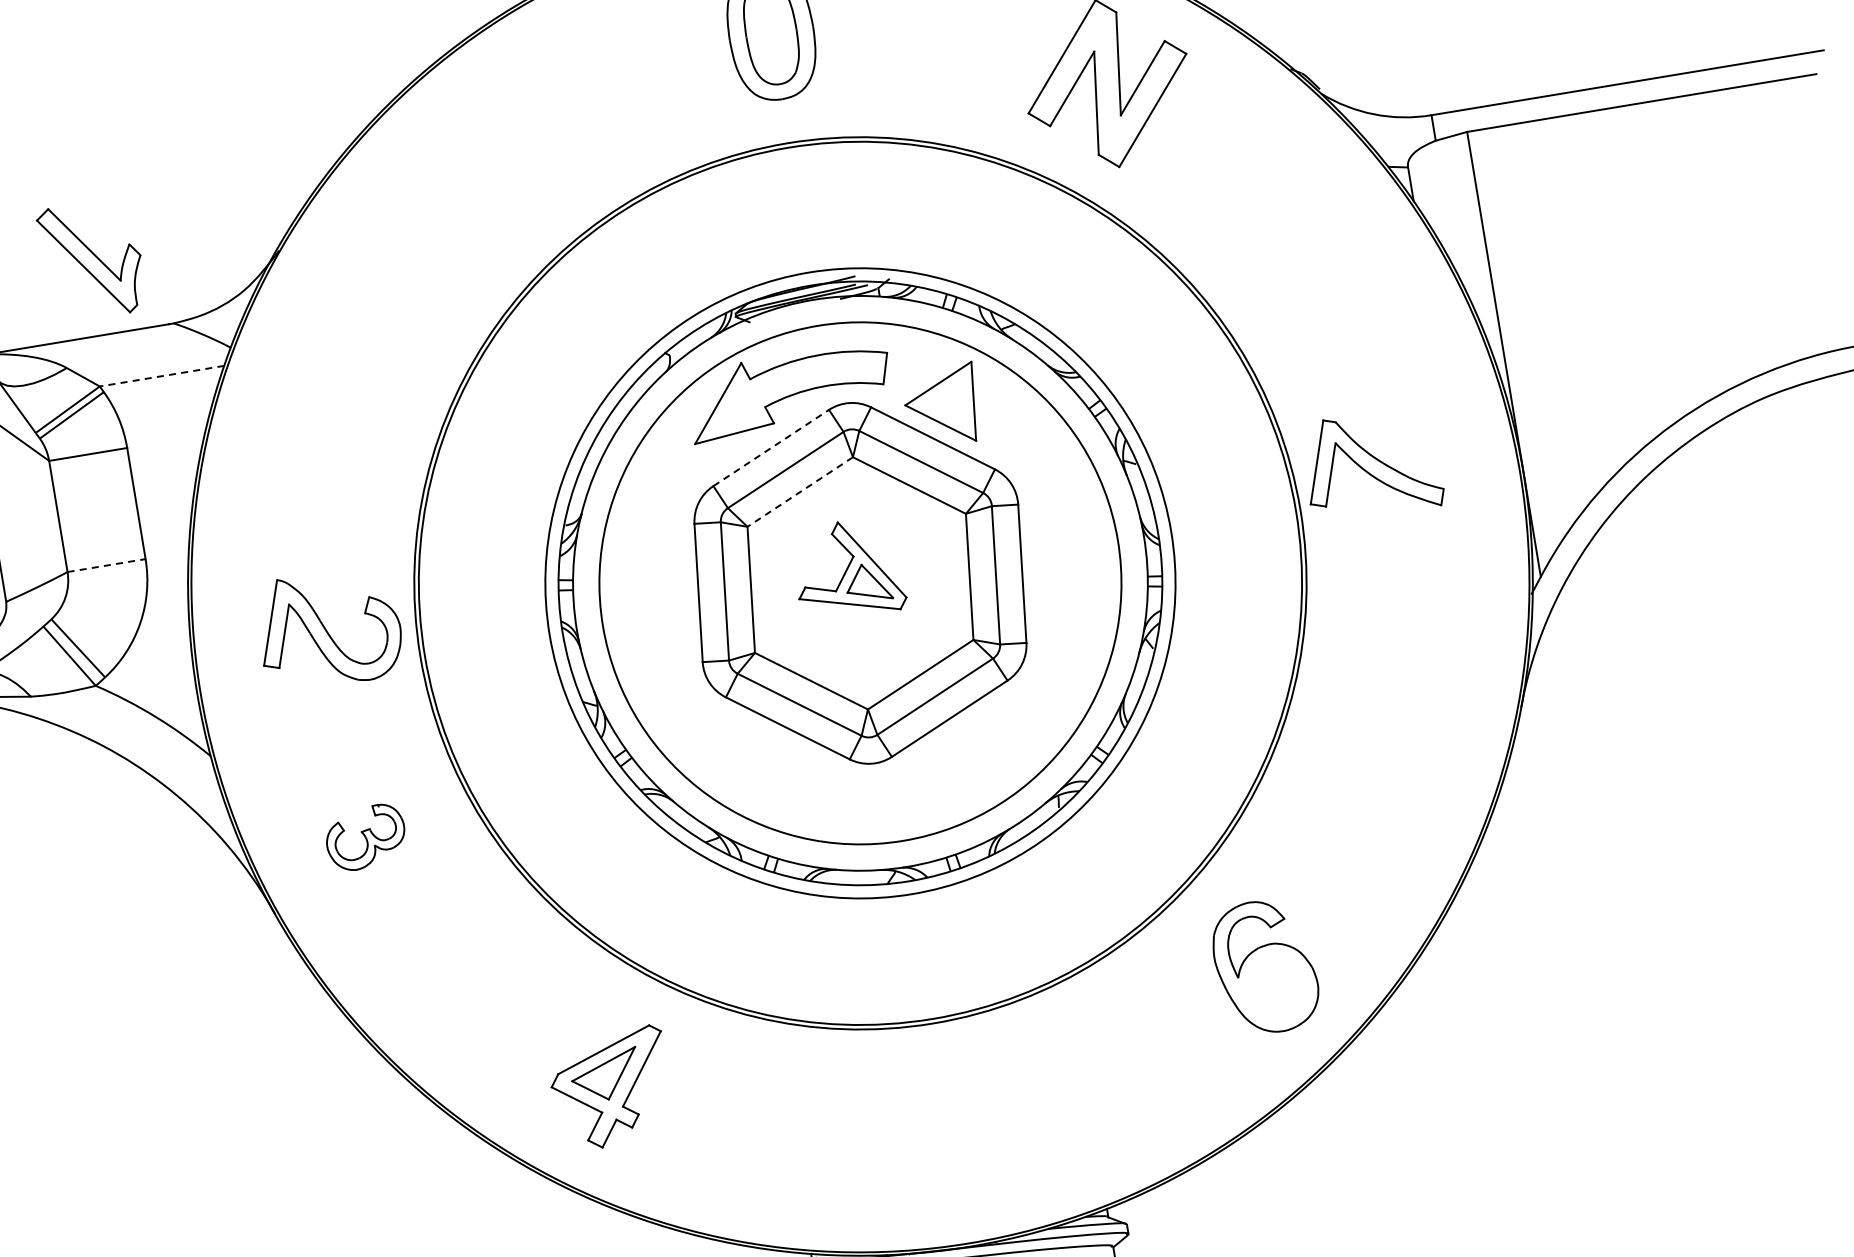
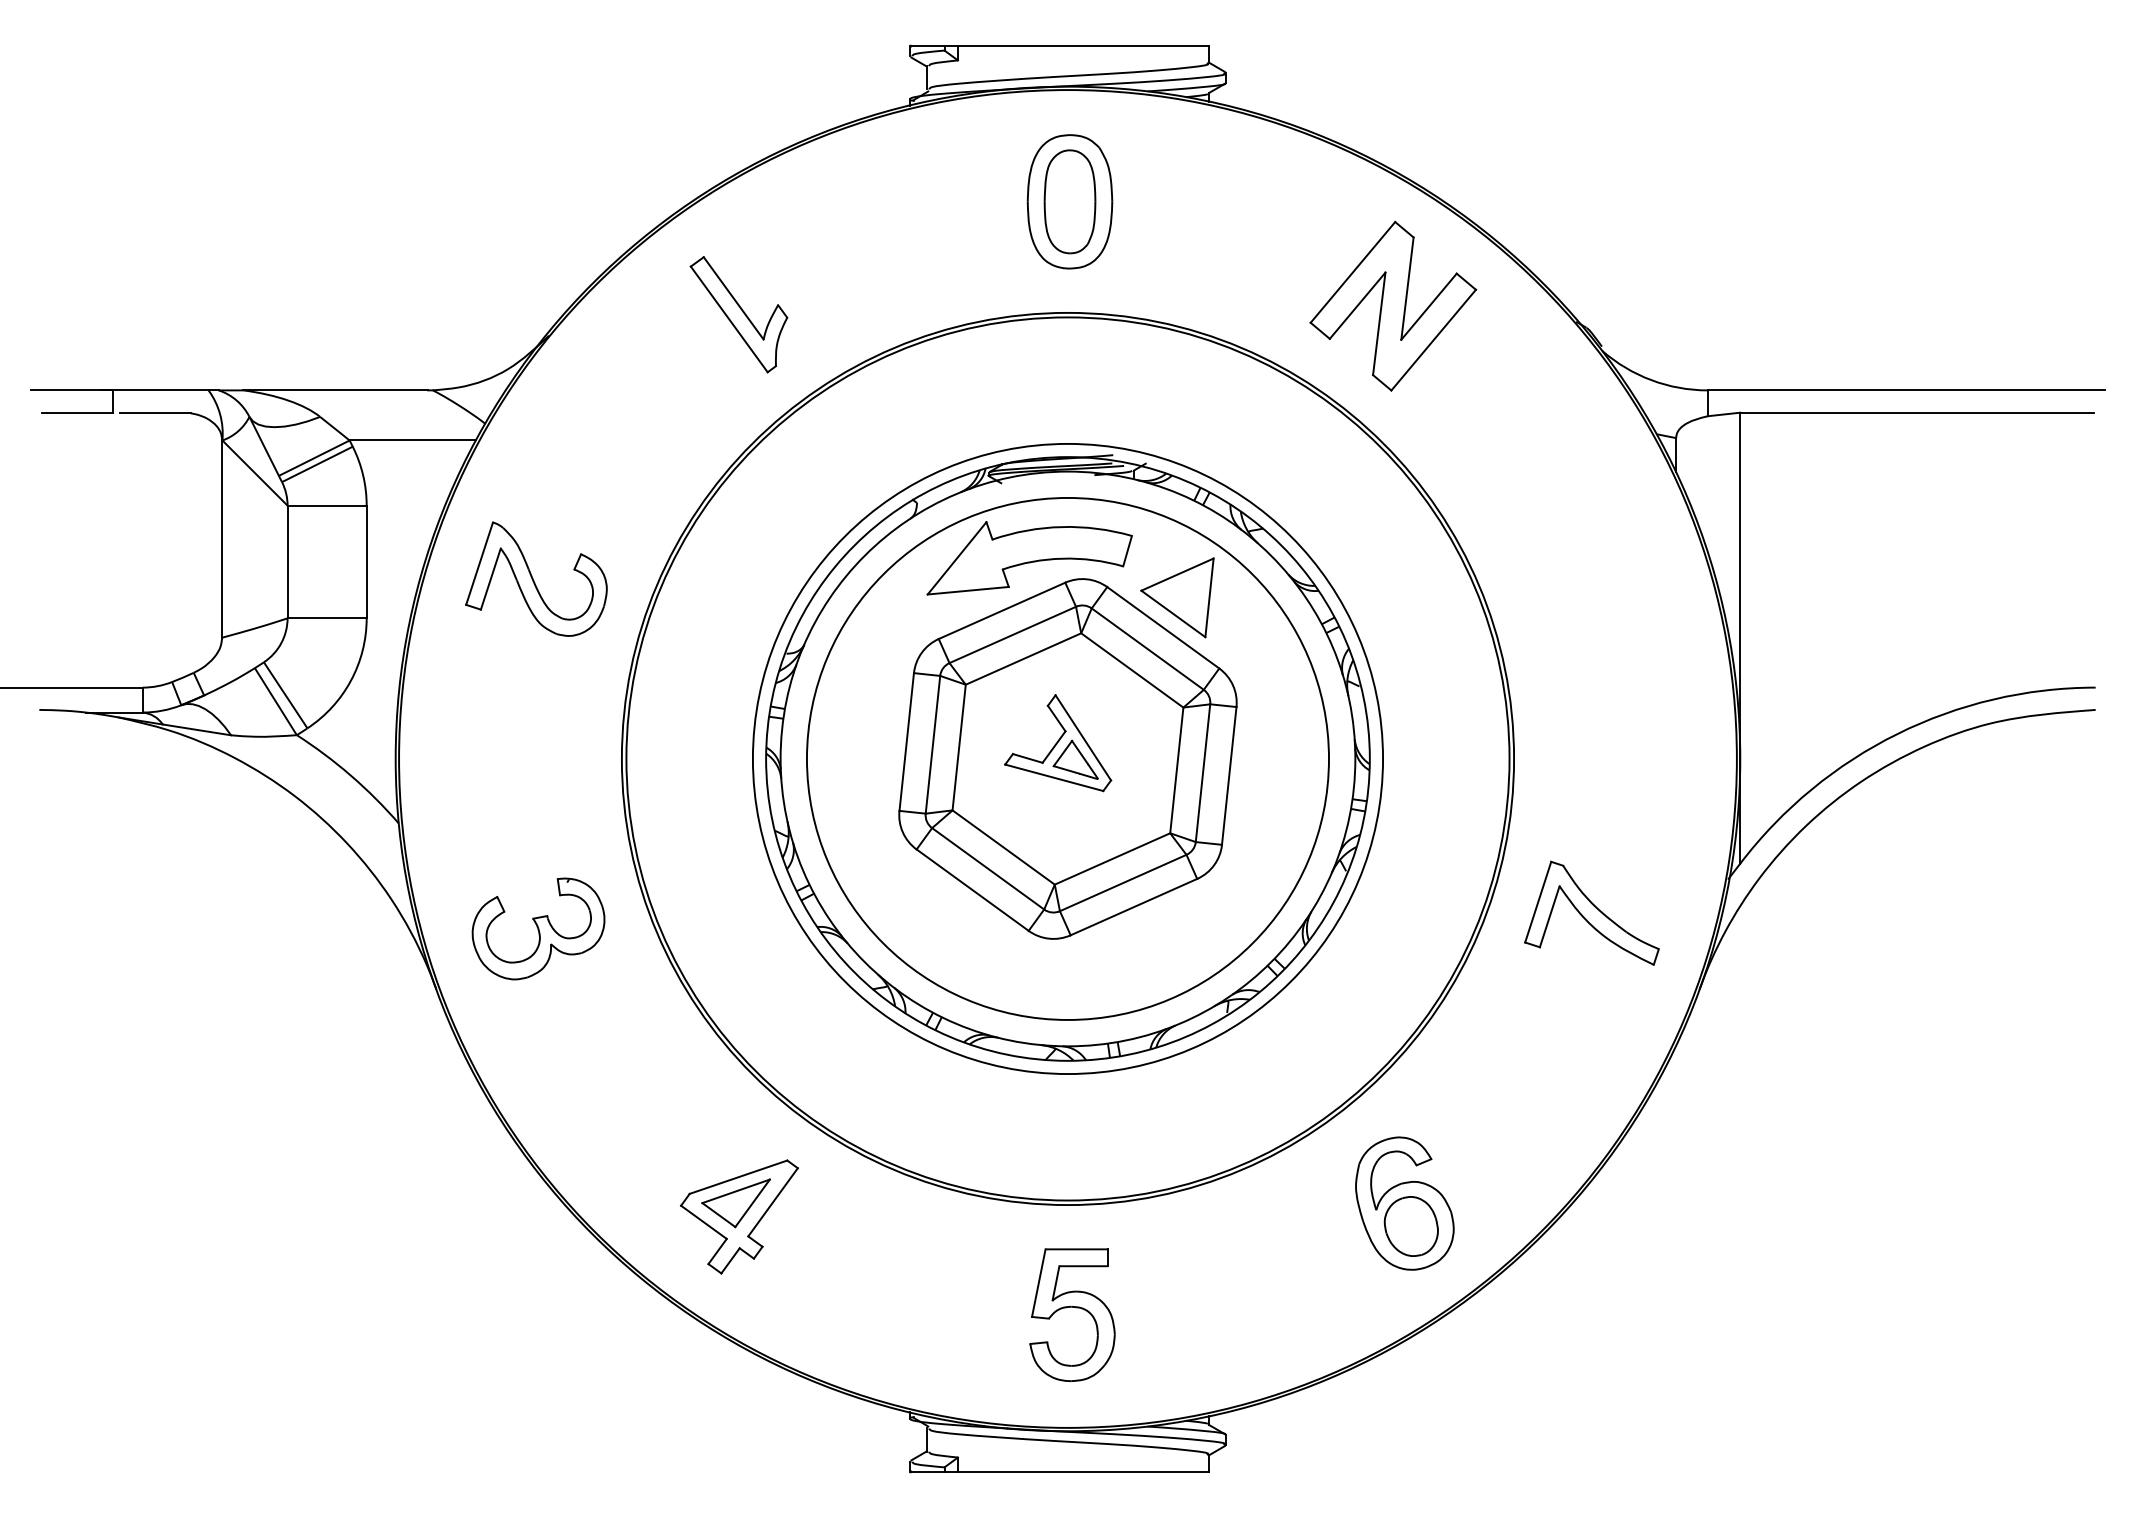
part: (91, 260) -> (738, 314), moved
line: (161, 376) -> (412, 440), dashed -> solid
line: (771, 447) -> (1002, 610), dashed -> solid
part: (1371, 463) -> (1591, 912), moved
line: (800, 492) -> (1023, 659), dashed -> solid
line: (106, 565) -> (327, 618), dashed -> solid
part: (329, 628) -> (536, 578), moved
part: (365, 837) -> (538, 928), size x1.67
part: (1274, 988) -> (1410, 1226), added
part: (954, 1123) -> (1072, 1307), added

